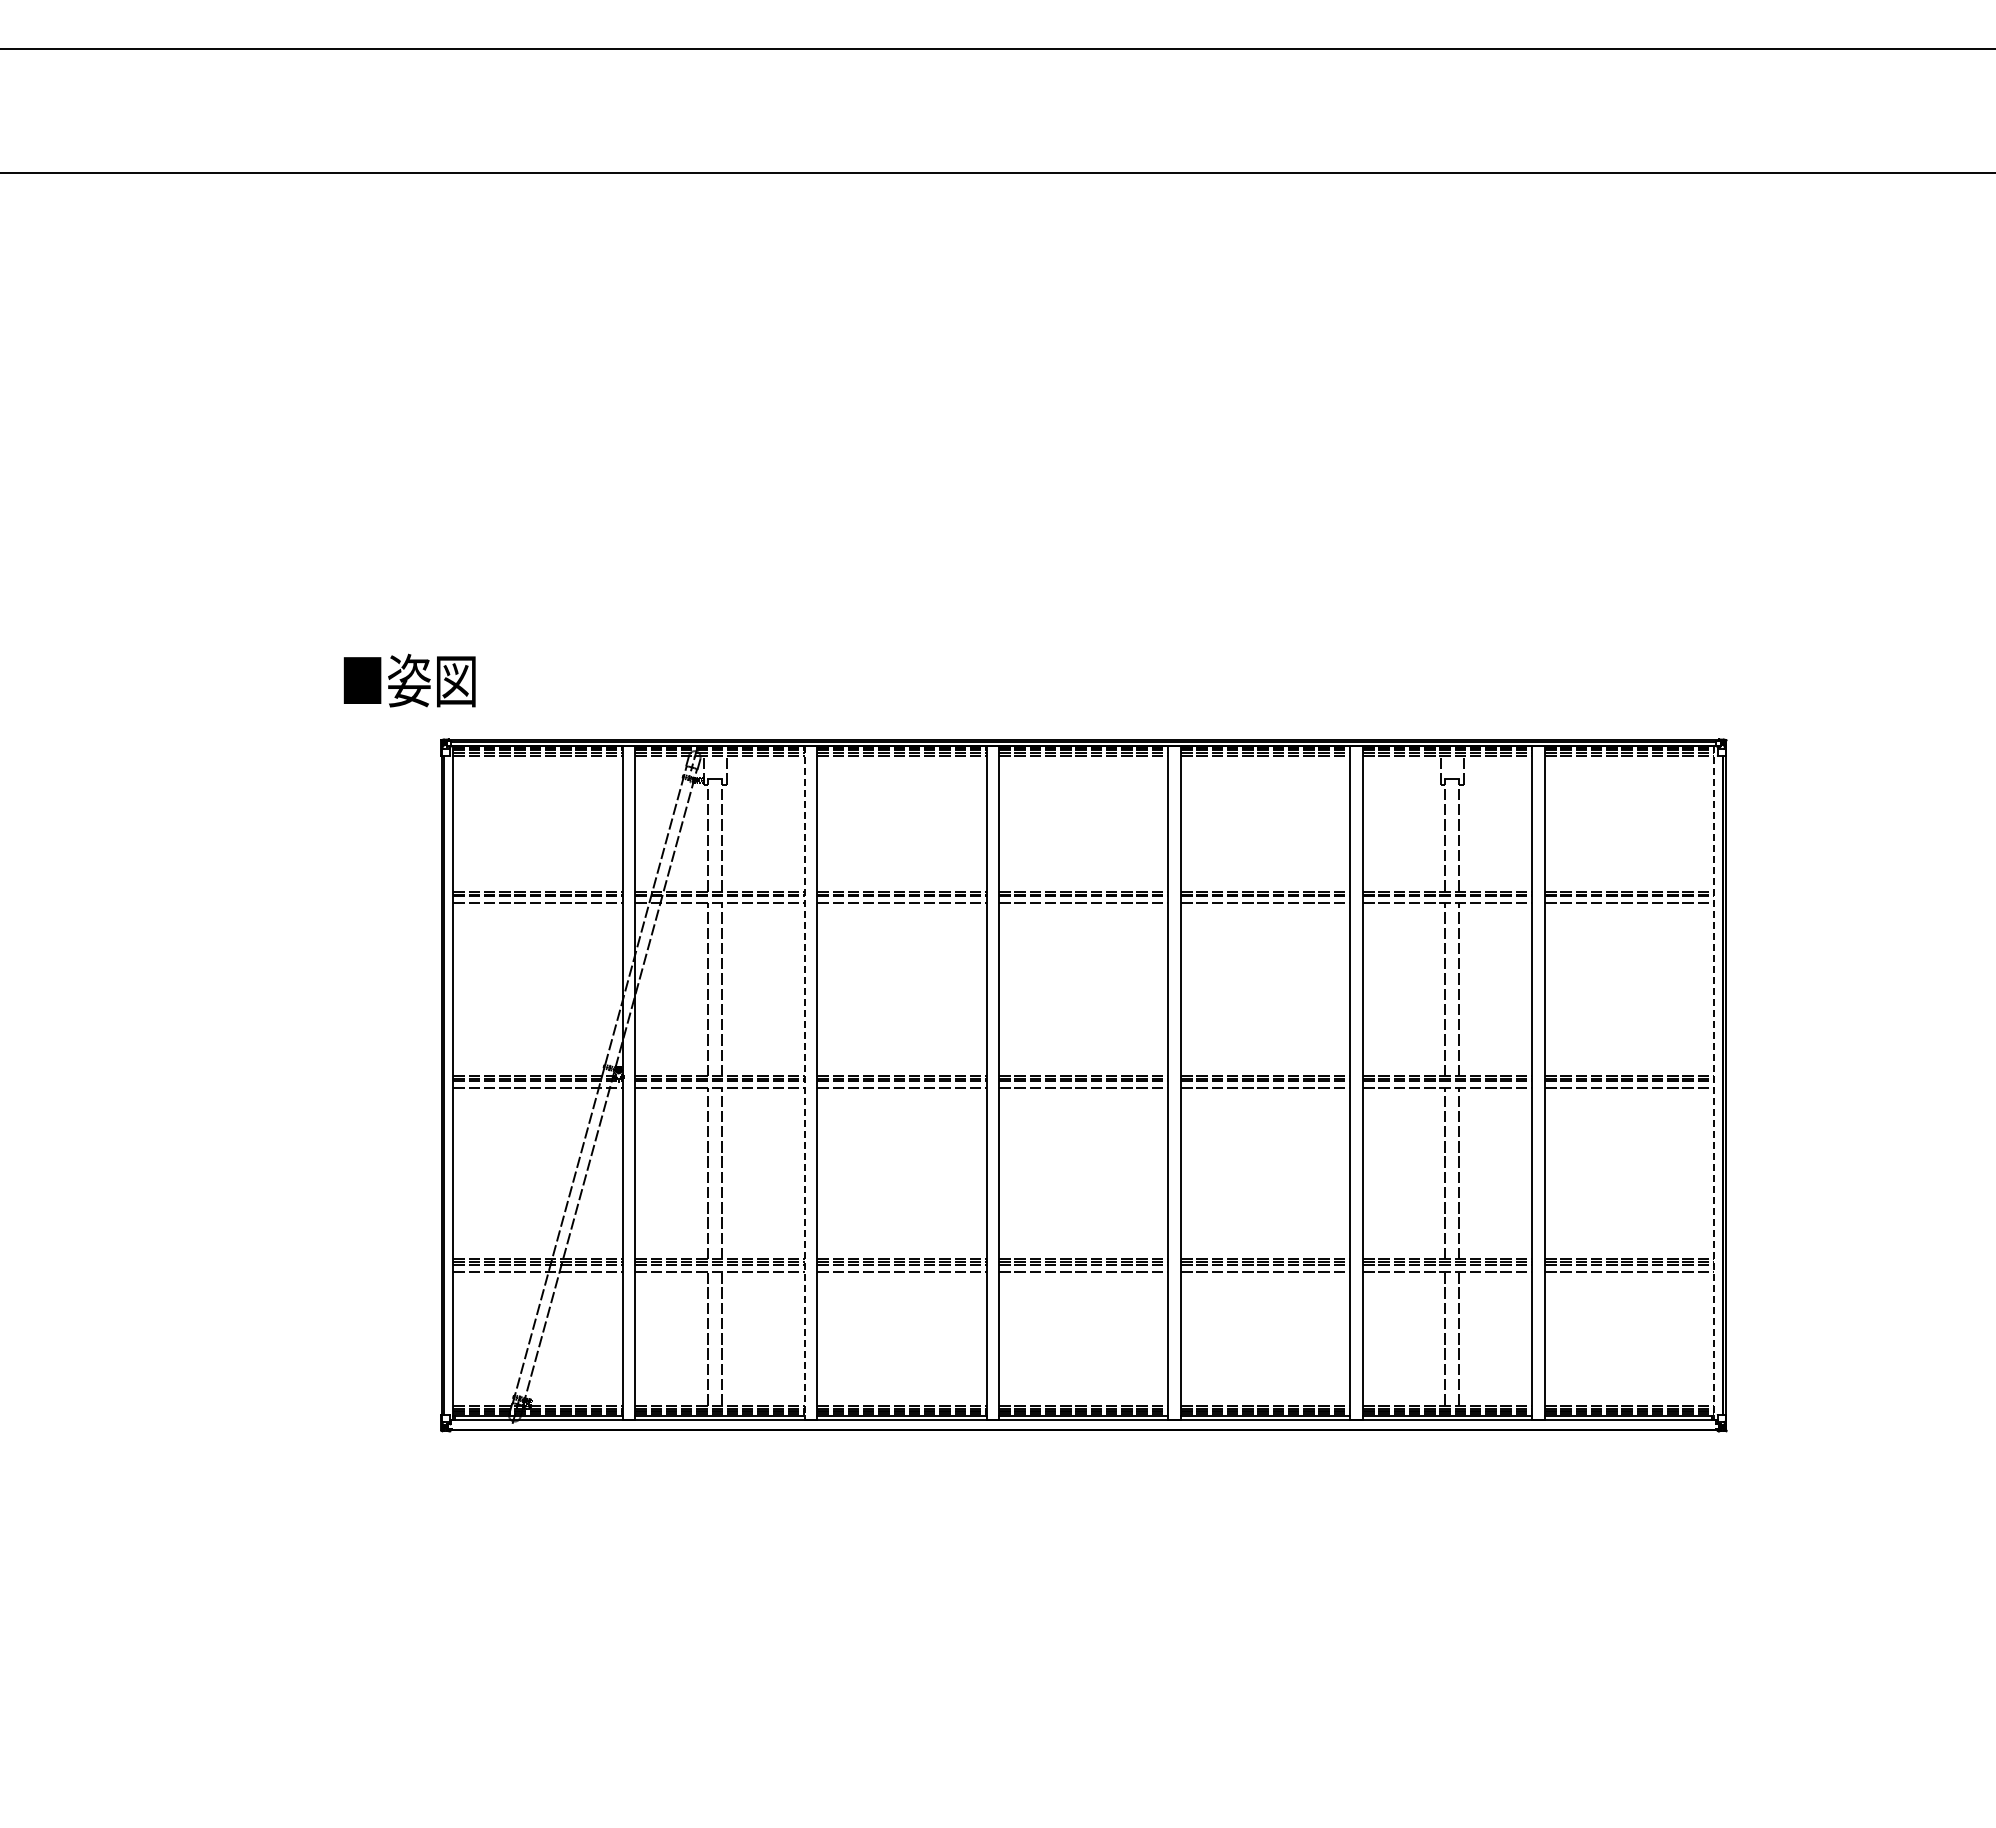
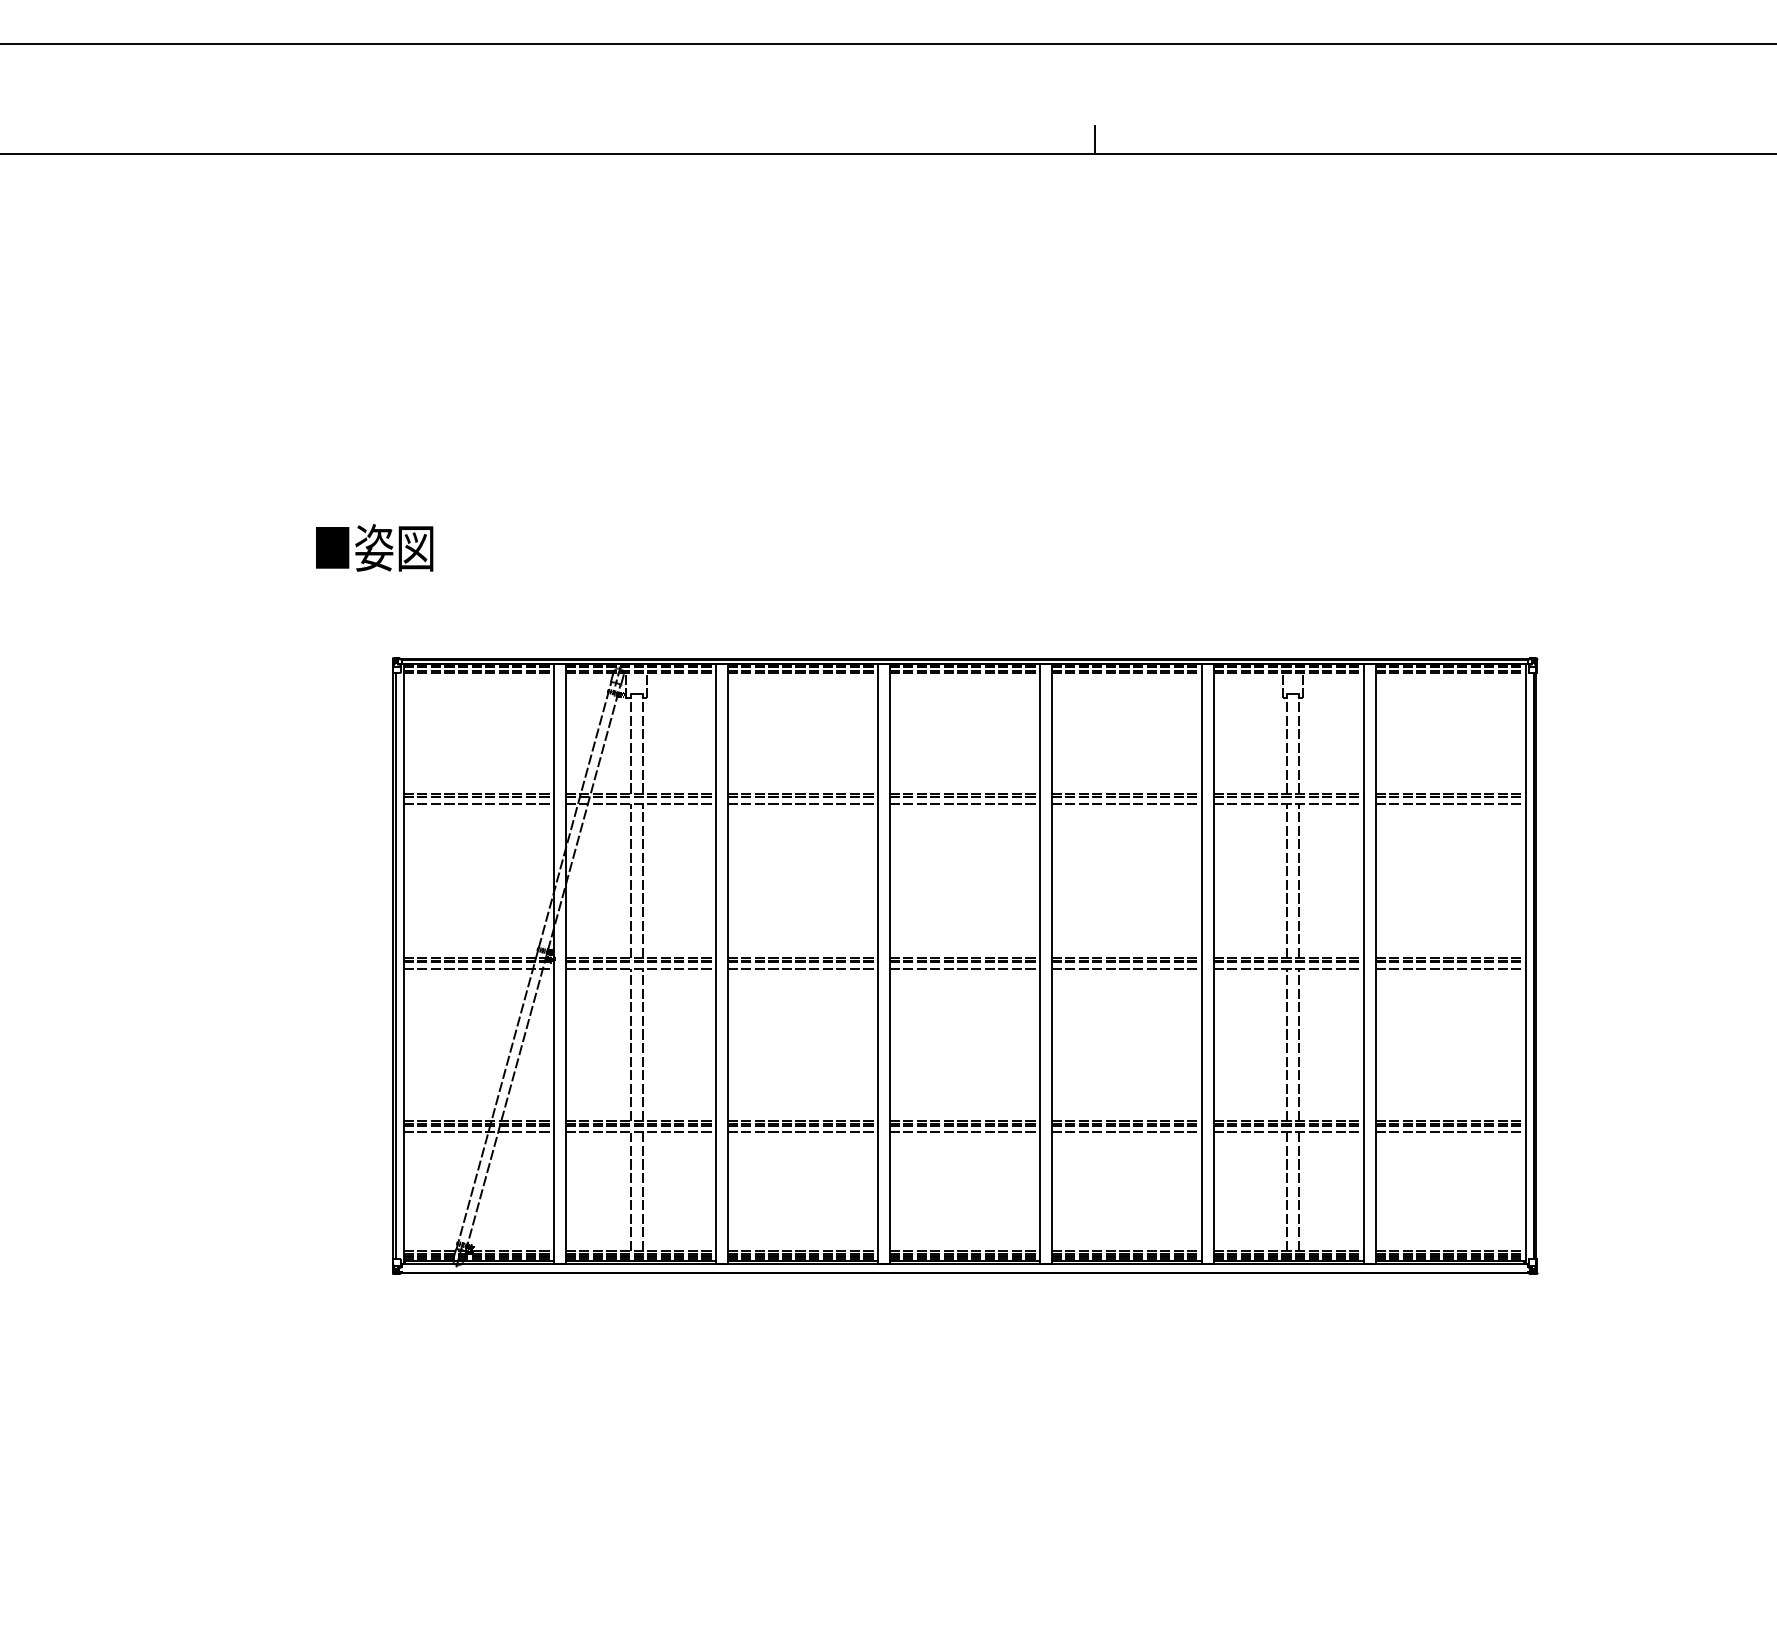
line: (1230, 157) -> (1095, 140), added
text: (409, 680) -> (374, 547), moved
line: (804, 1082) -> (716, 963), dashed -> solid
line: (1714, 1083) -> (1526, 964), dashed -> solid

